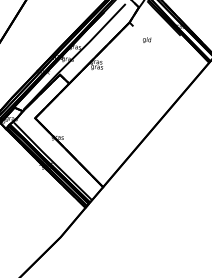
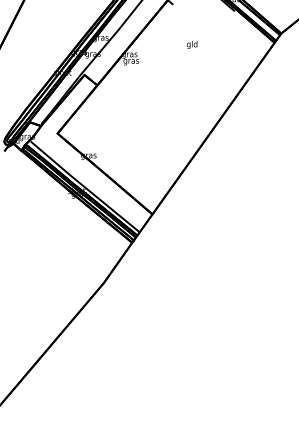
text: (147, 39) -> (192, 44), moved

